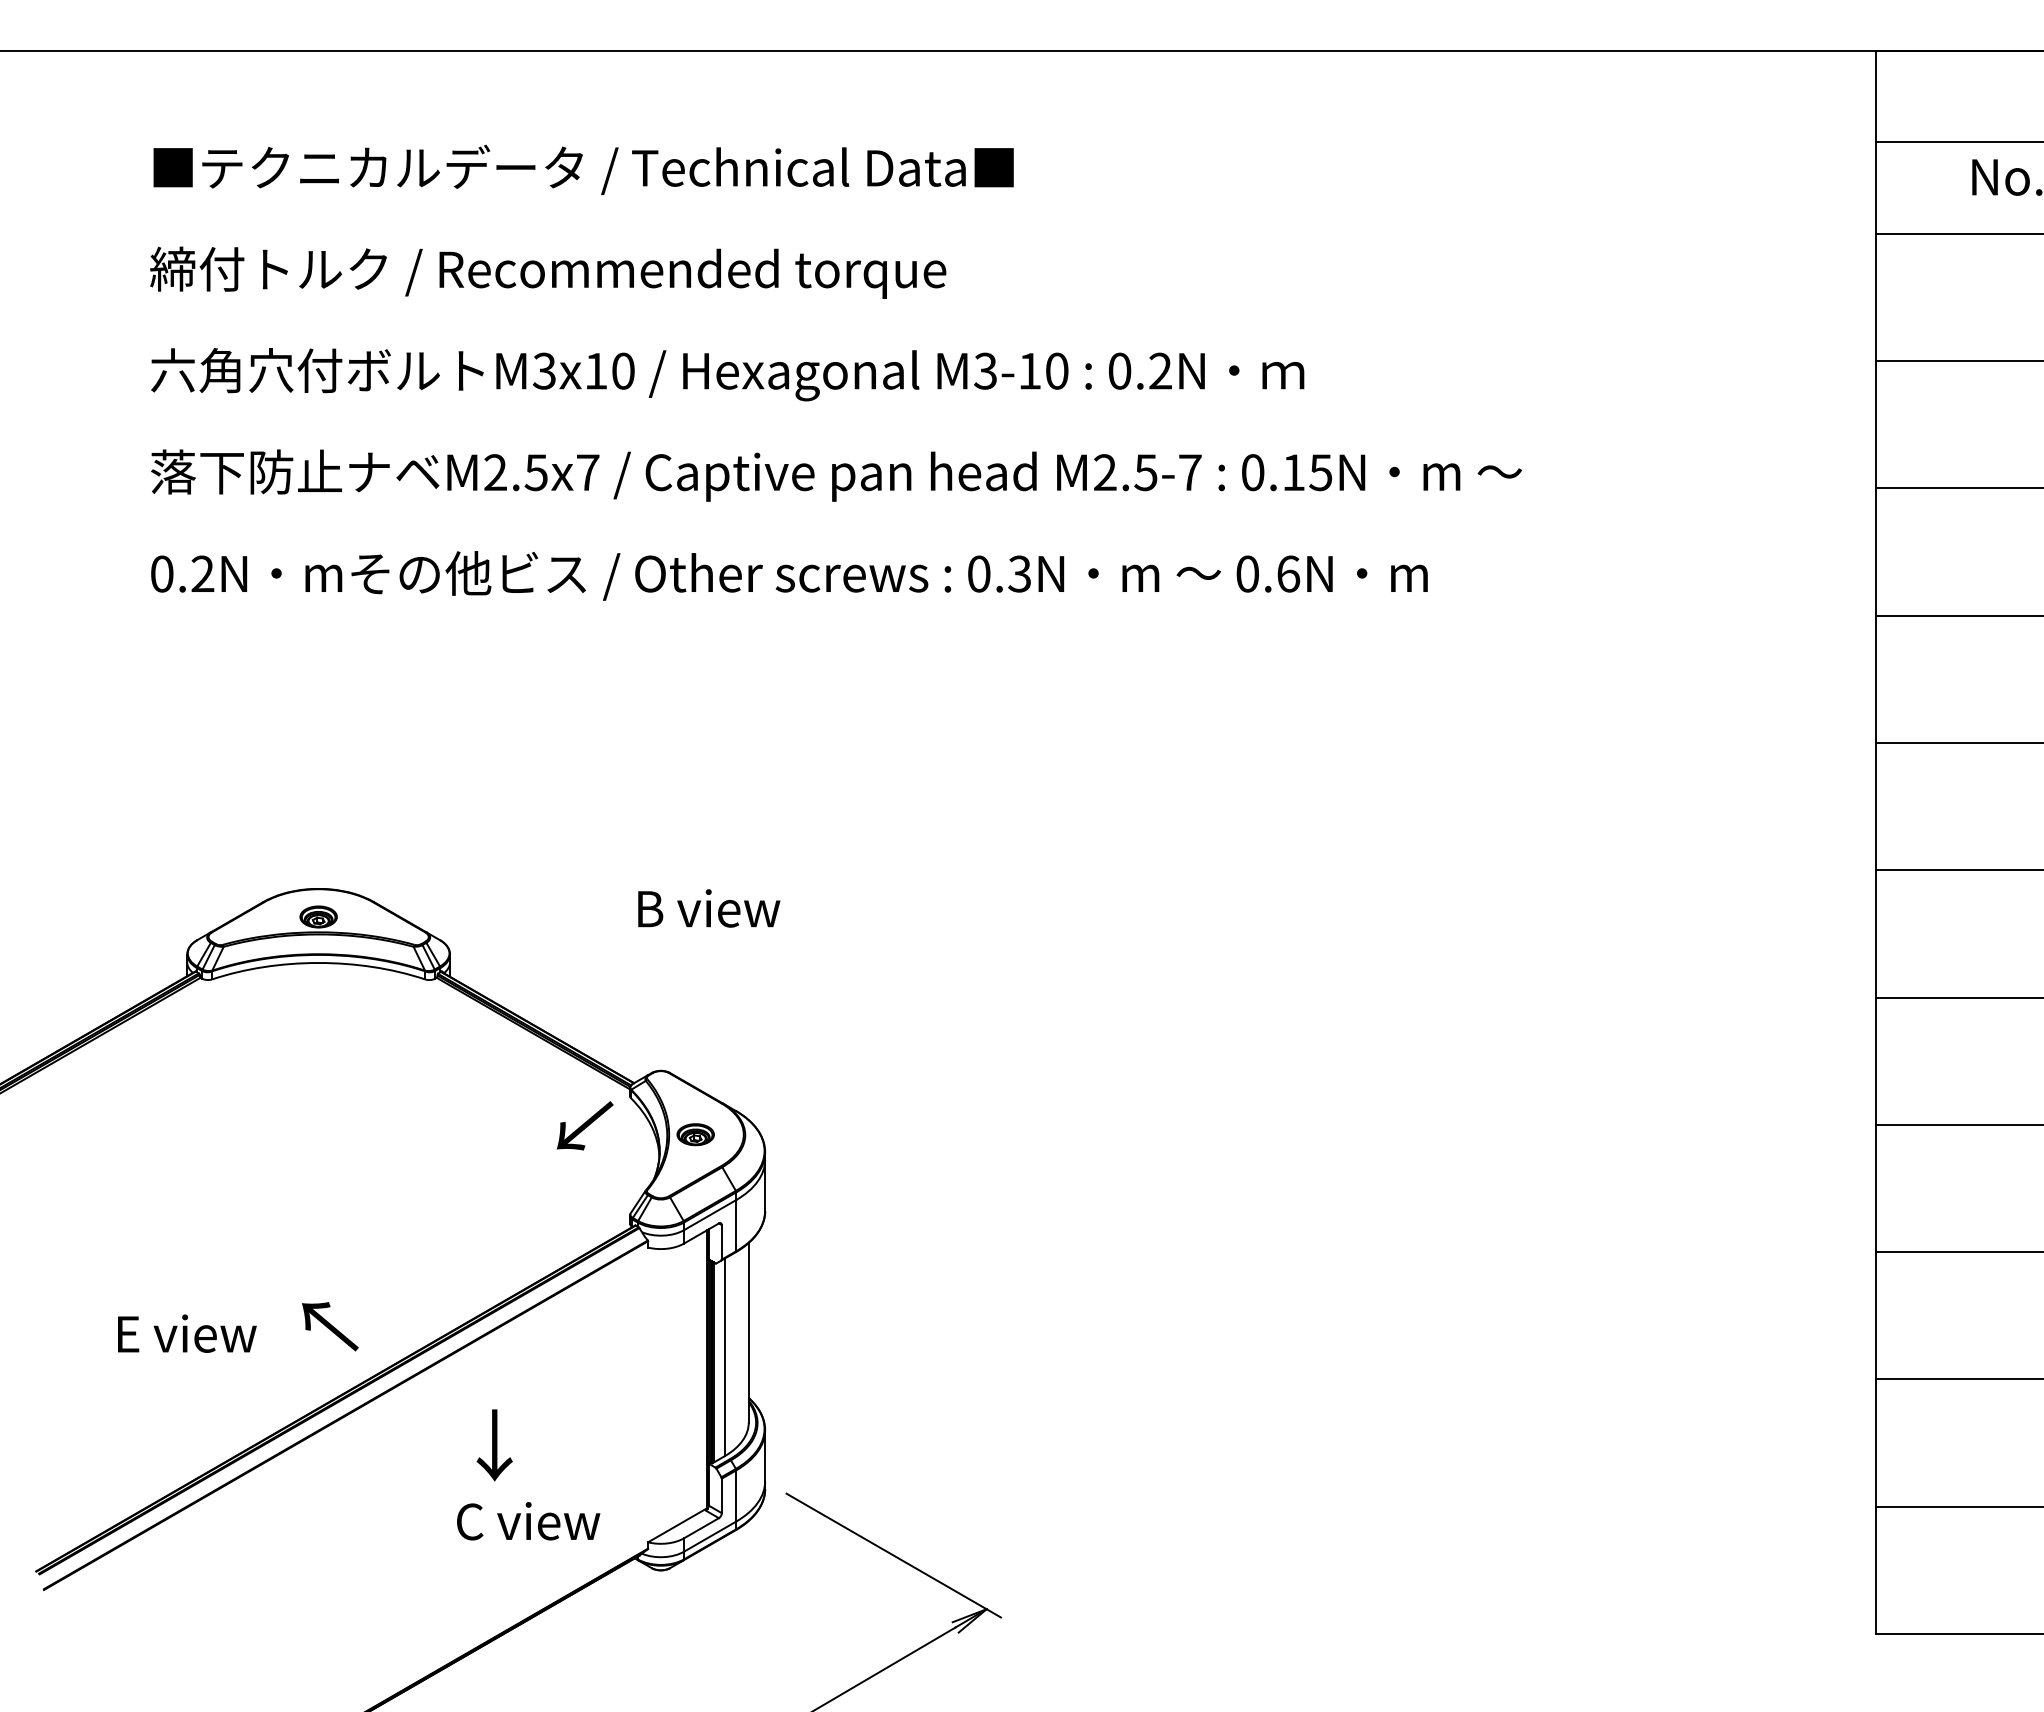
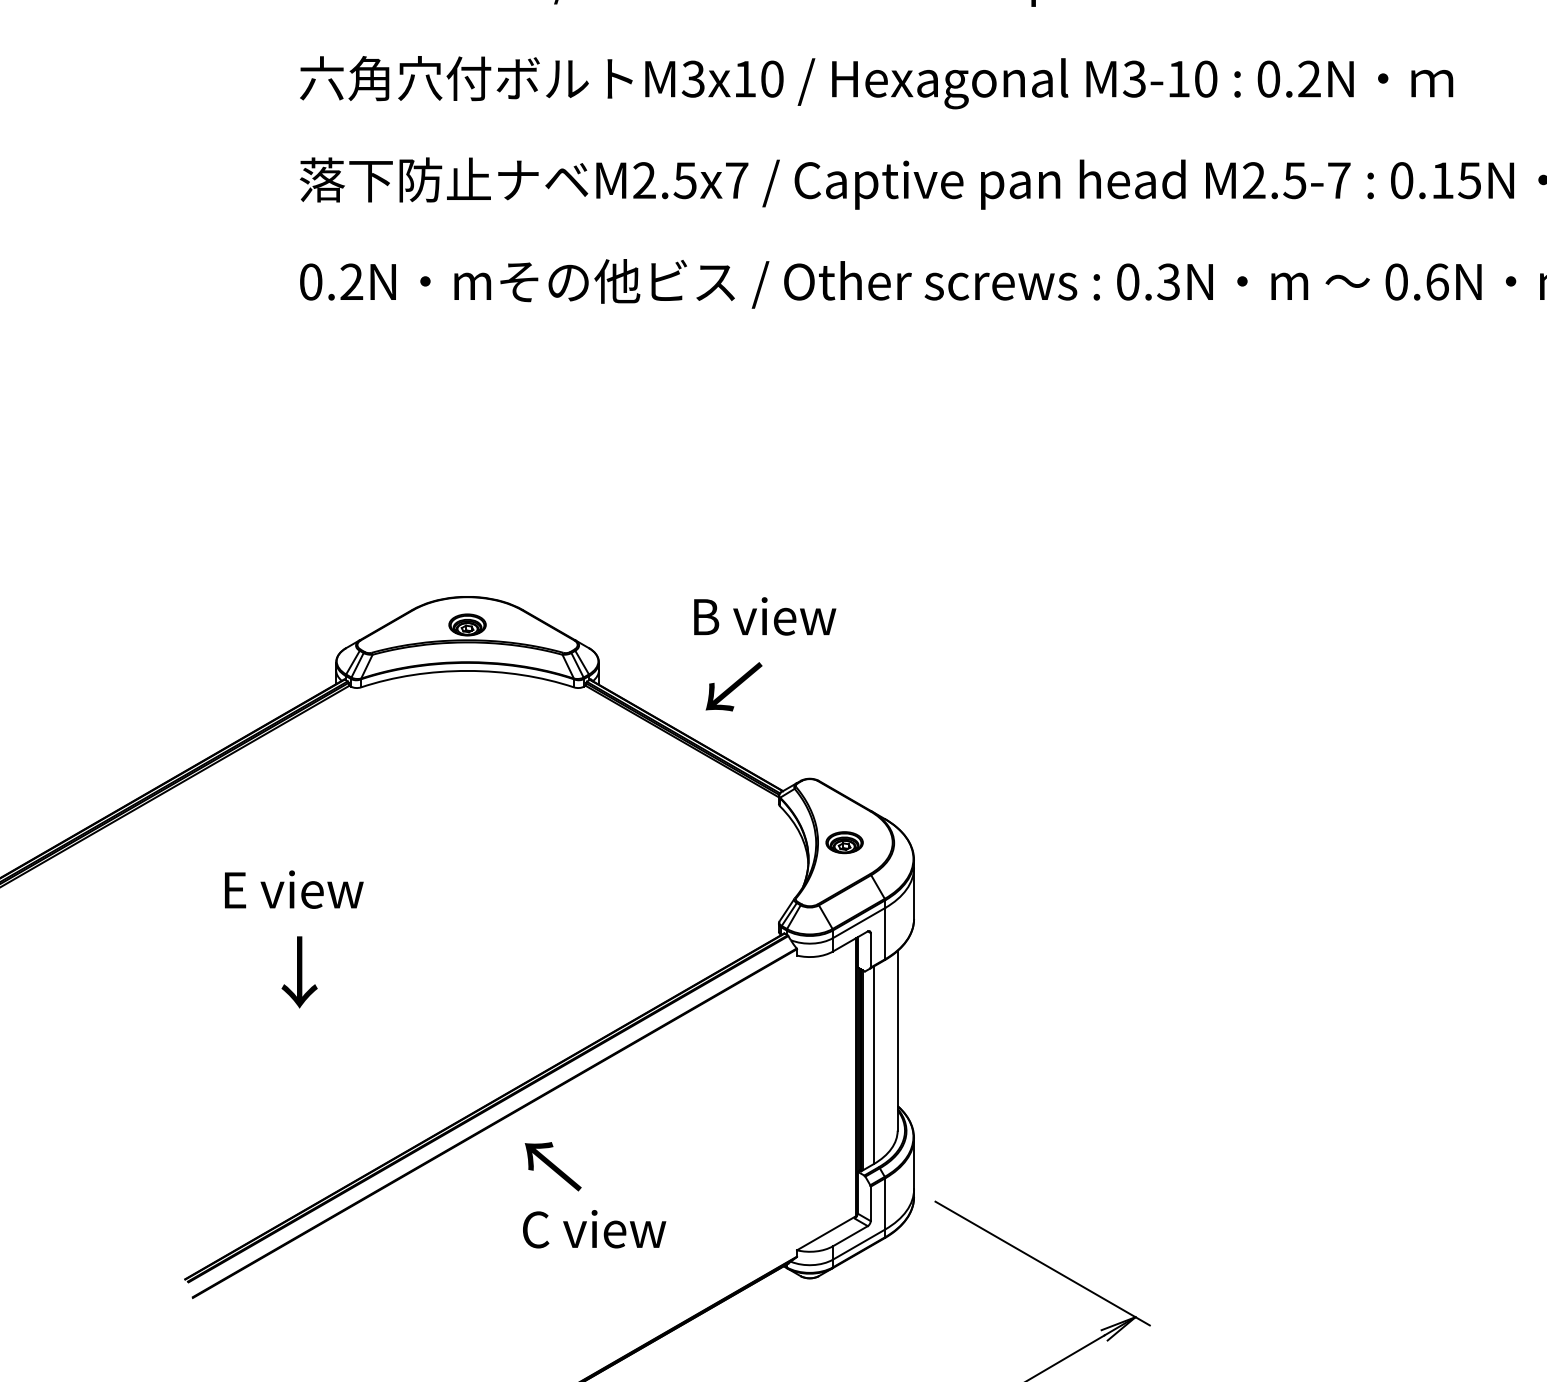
text: (709, 908) -> (765, 616), moved
text: (584, 1125) -> (733, 686), moved
text: (330, 1326) -> (553, 1166), moved
text: (187, 1333) -> (294, 889), moved
text: (494, 1445) -> (299, 972), moved
text: (528, 1521) -> (594, 1229), moved

